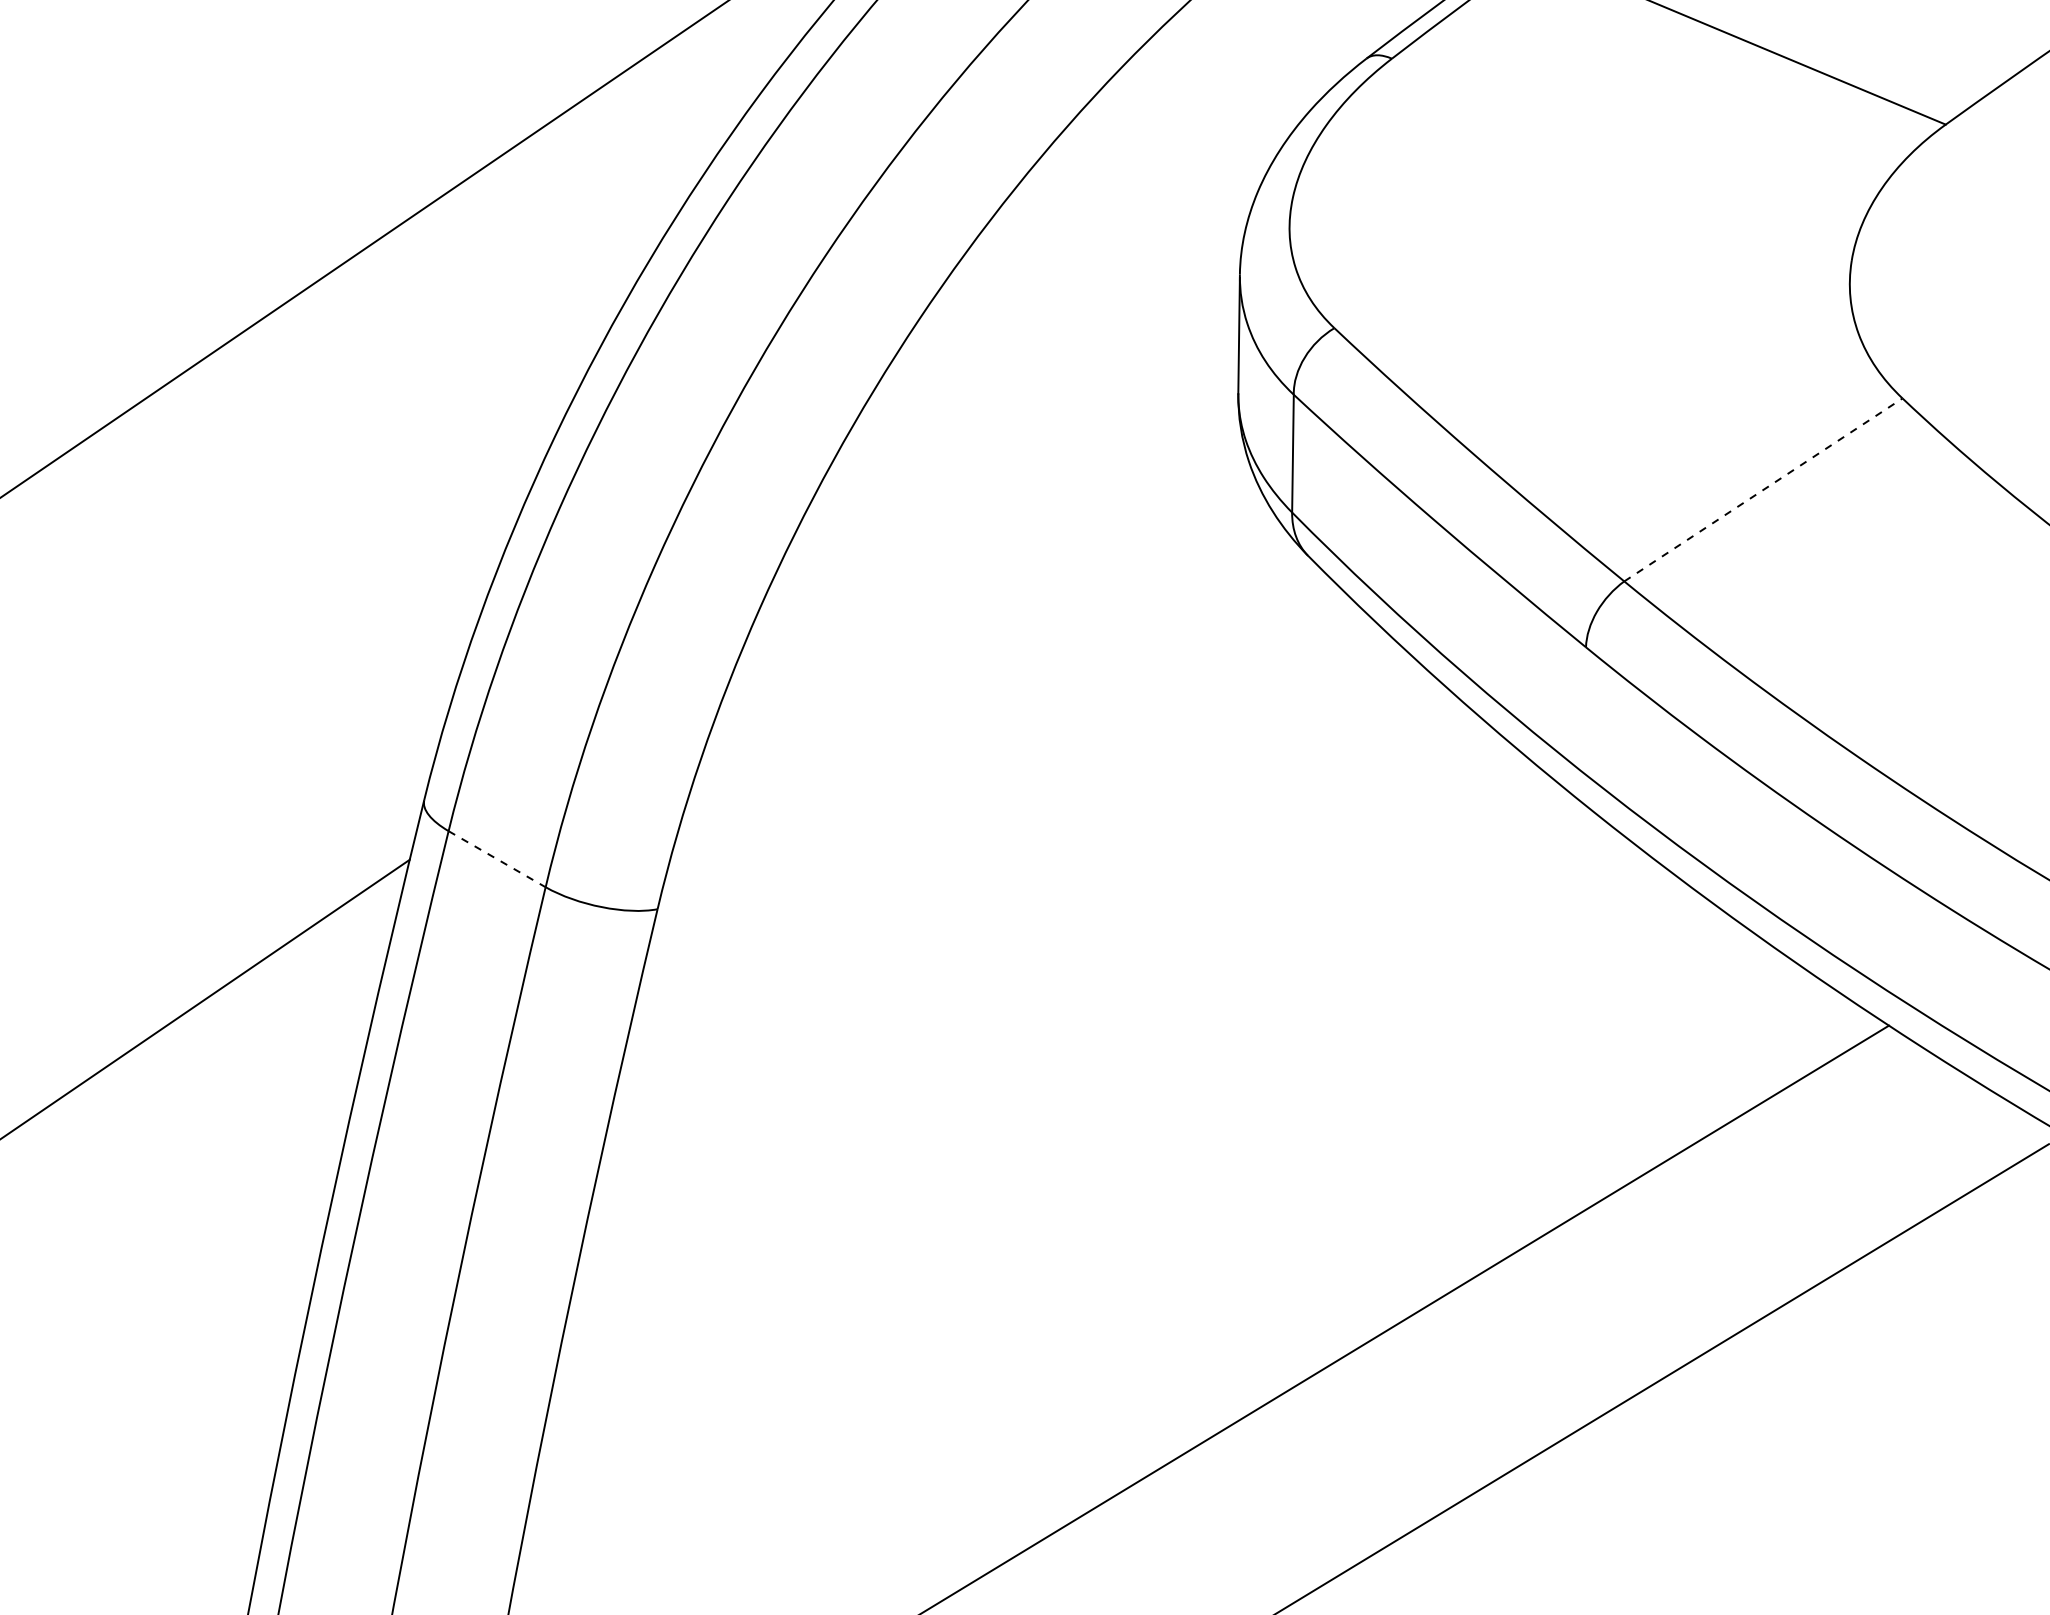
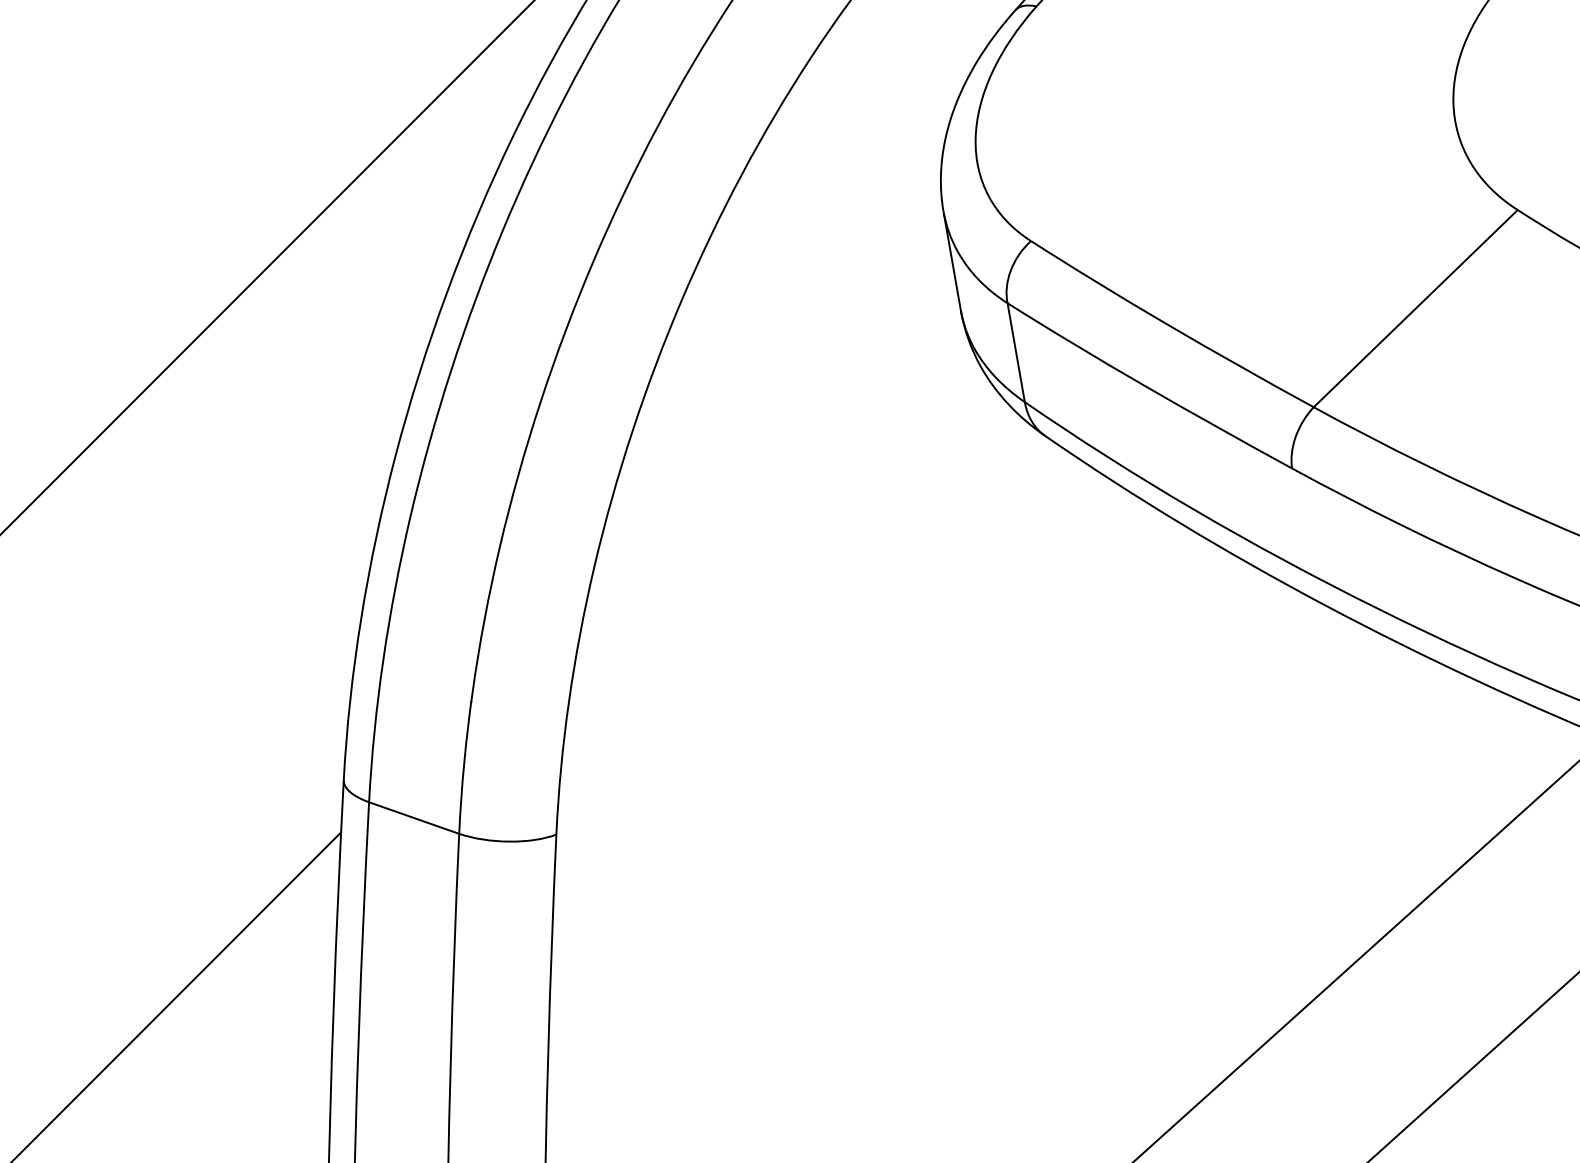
line: (1763, 489) -> (1415, 308), dashed -> solid
line: (497, 859) -> (414, 818), dashed -> solid

